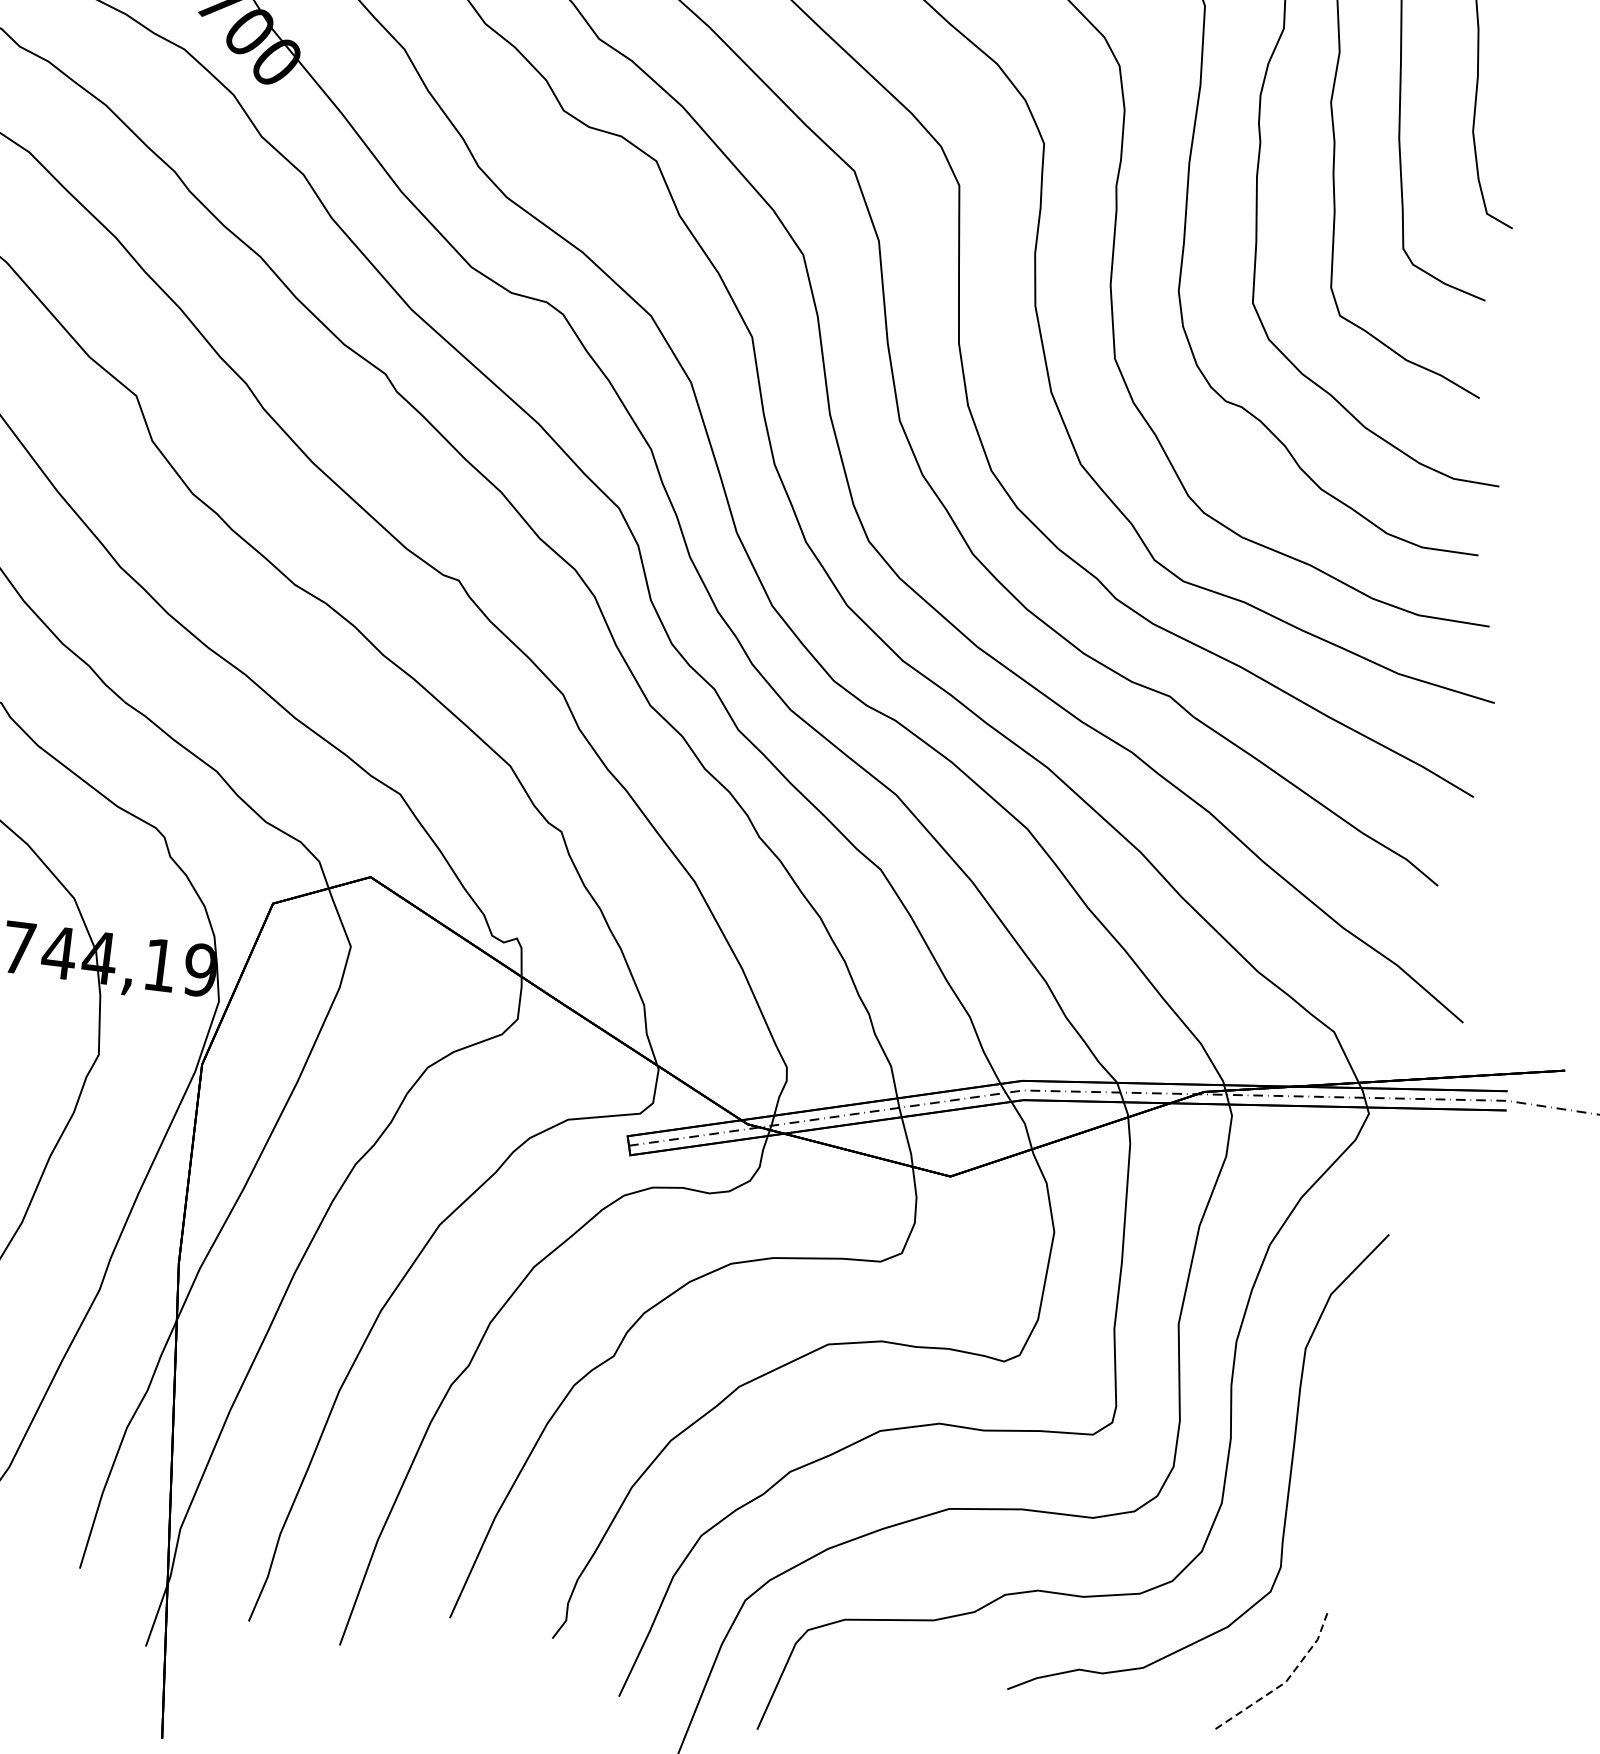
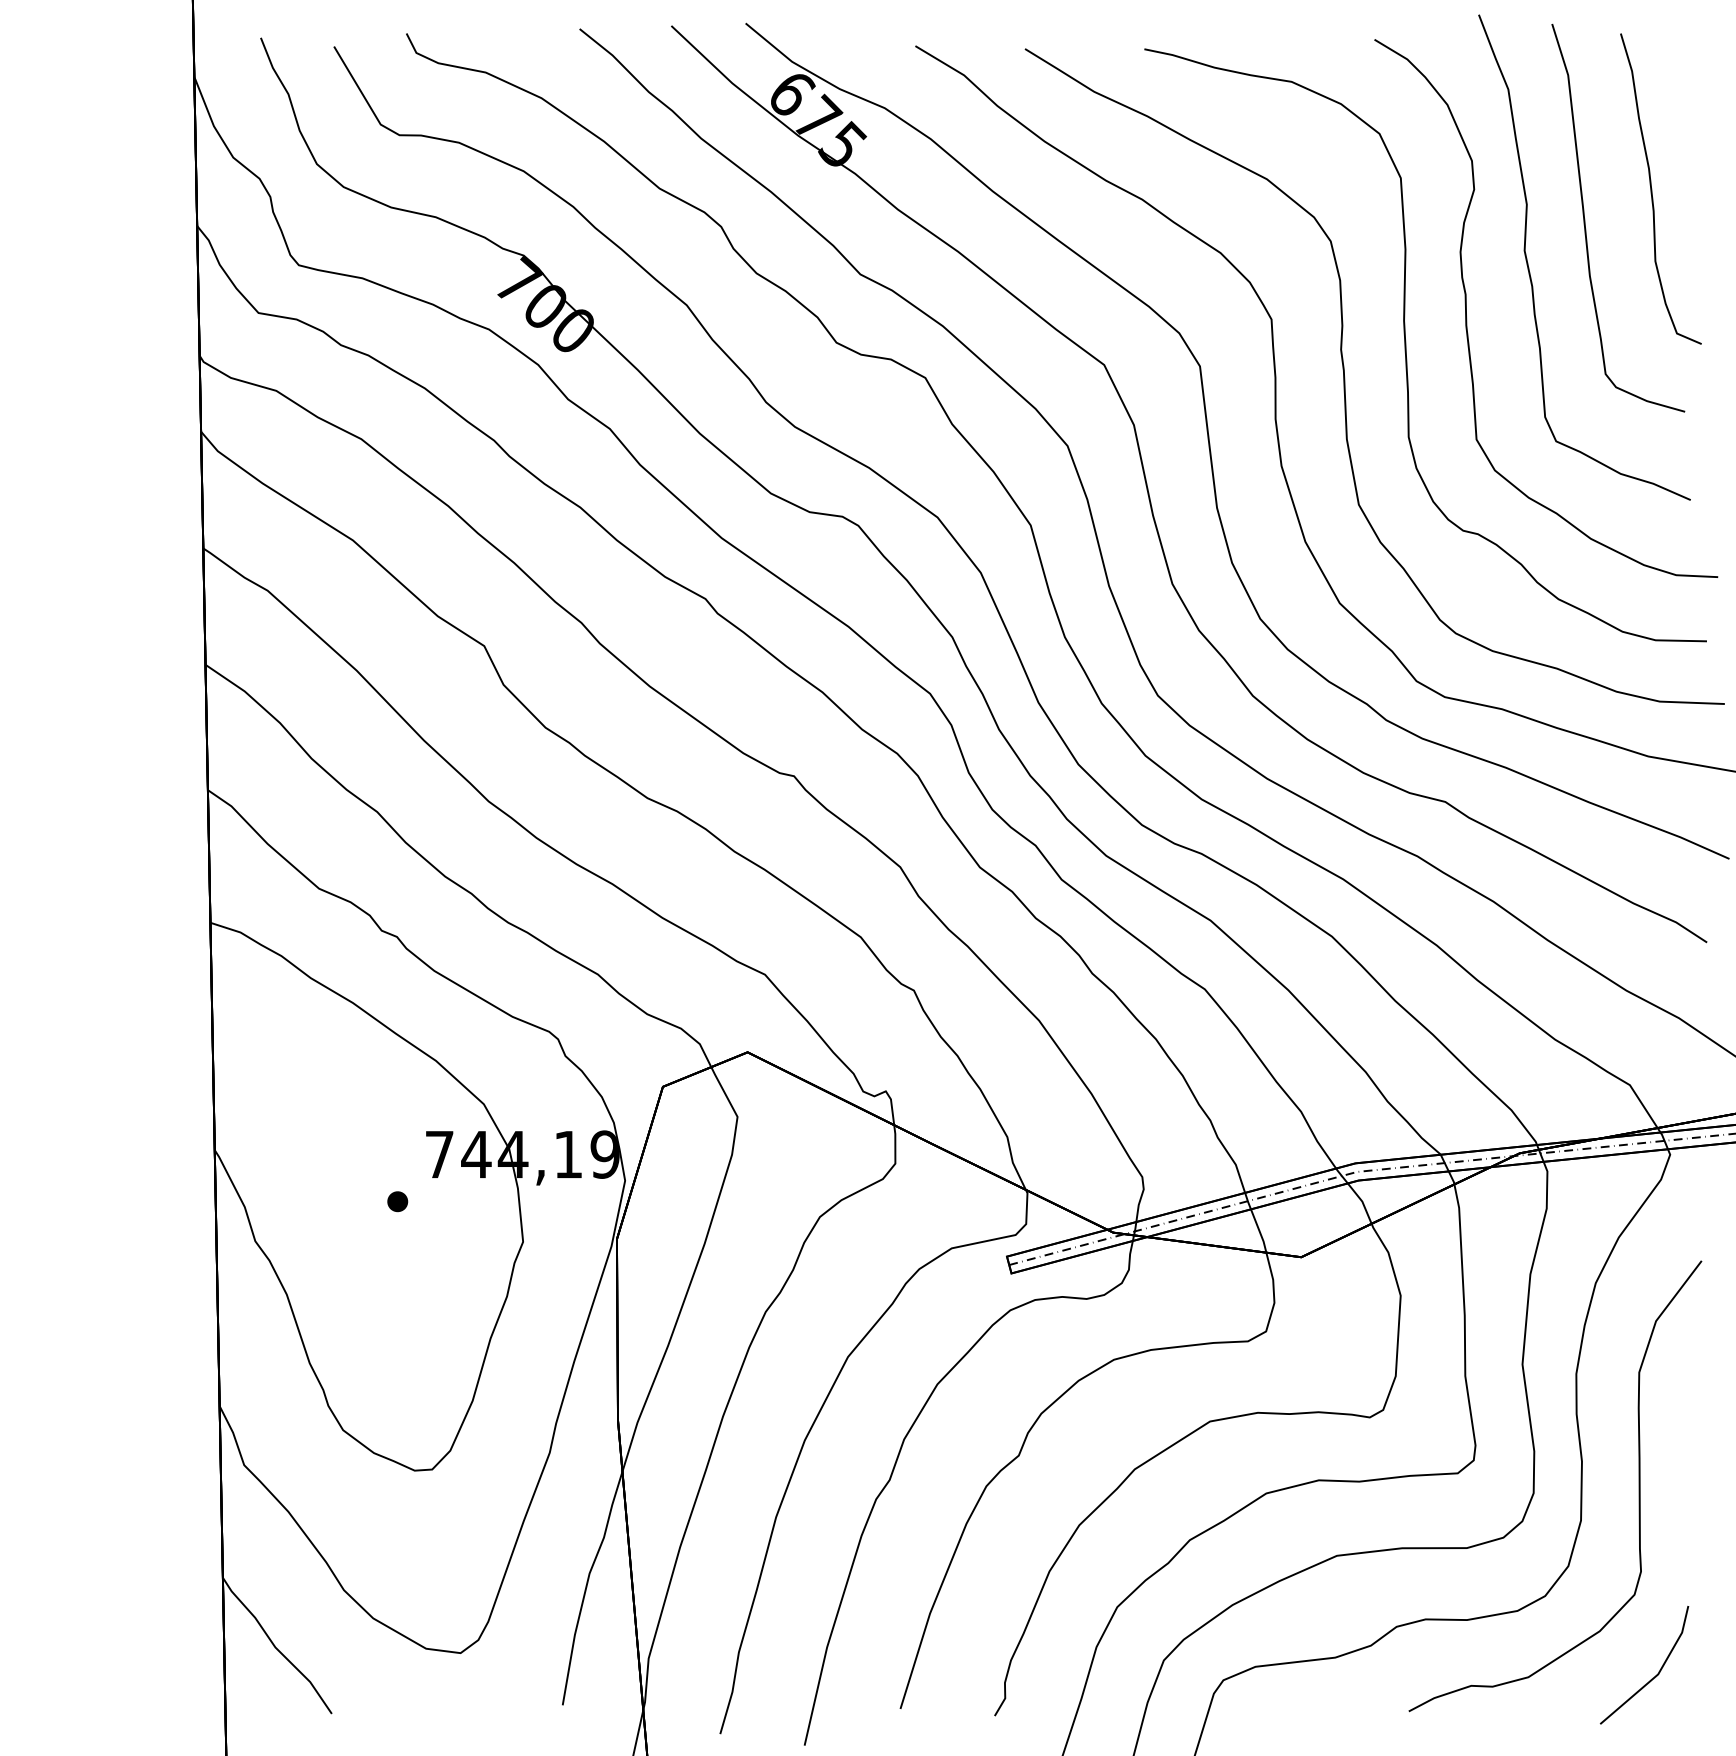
line: (1286, 1682) -> (1658, 1674), dashed -> solid

